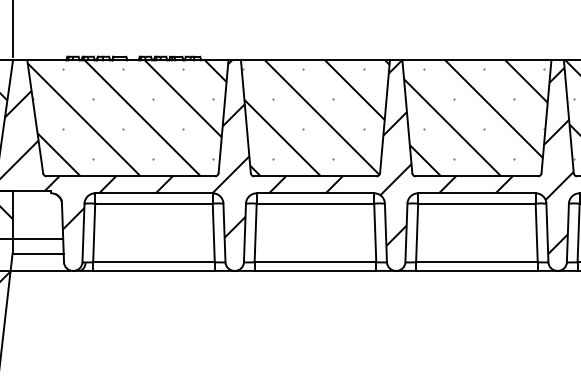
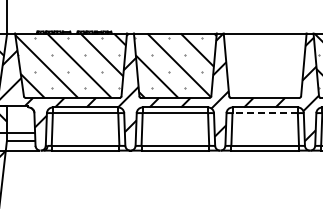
hatch: (475, 117) -> (264, 65), removed
line: (477, 204) -> (265, 113), solid -> dashed

